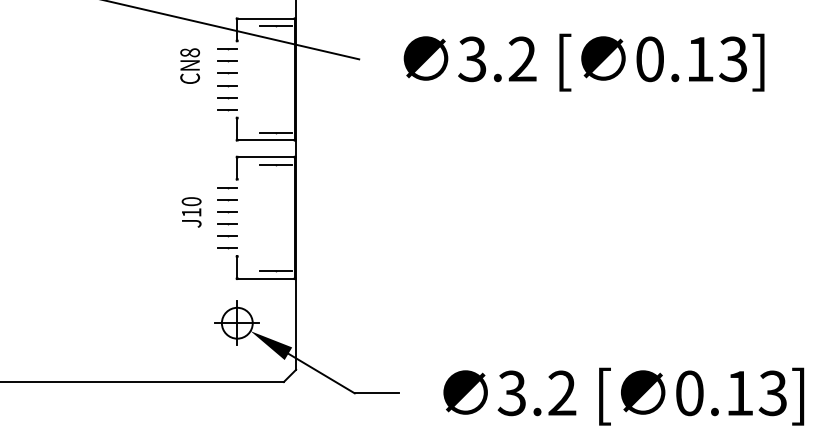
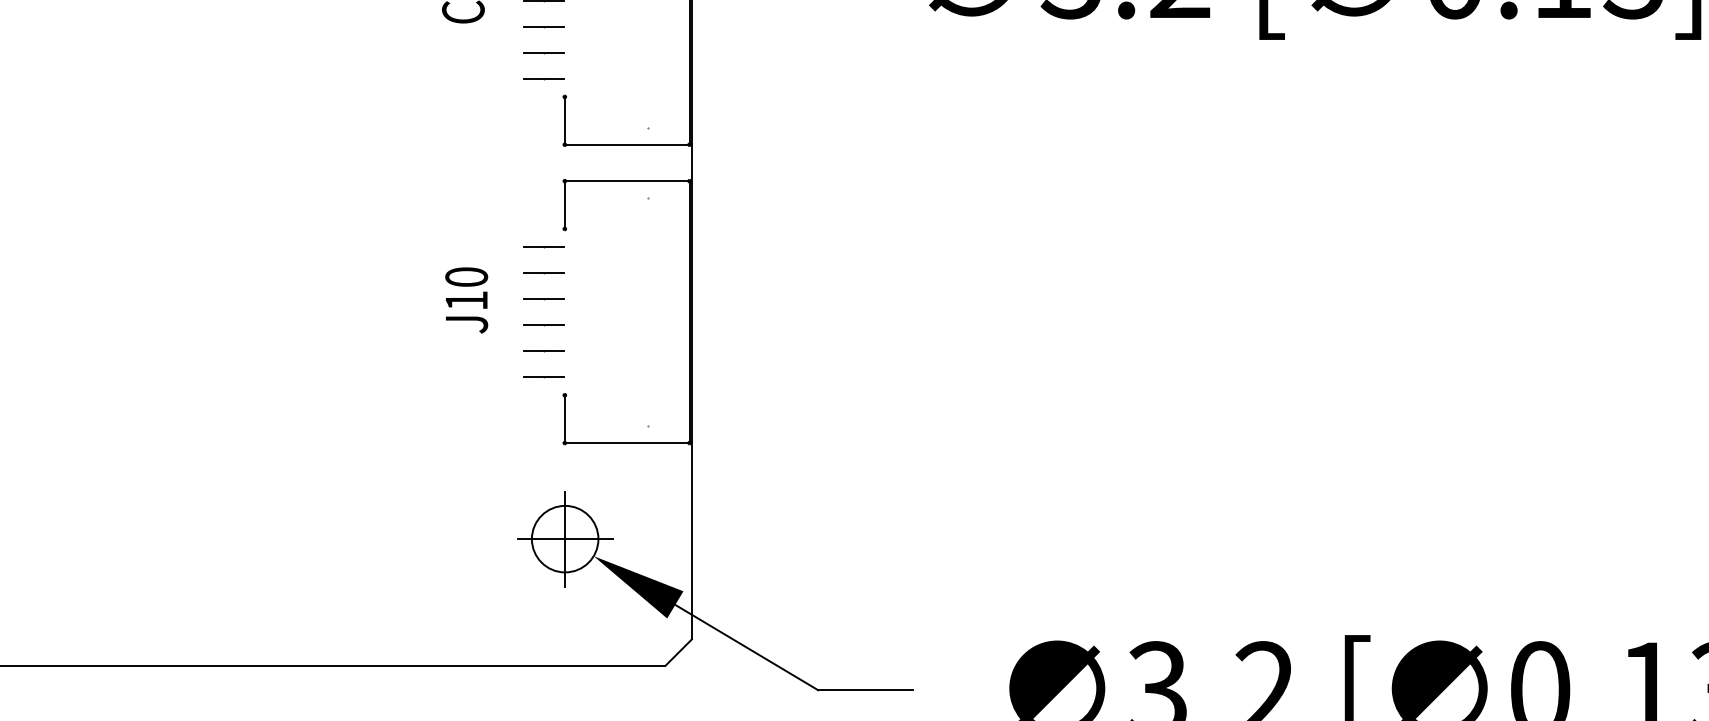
line: (275, 132) -> (647, 128), removed
line: (275, 164) -> (647, 197), removed
line: (275, 270) -> (647, 425), removed

